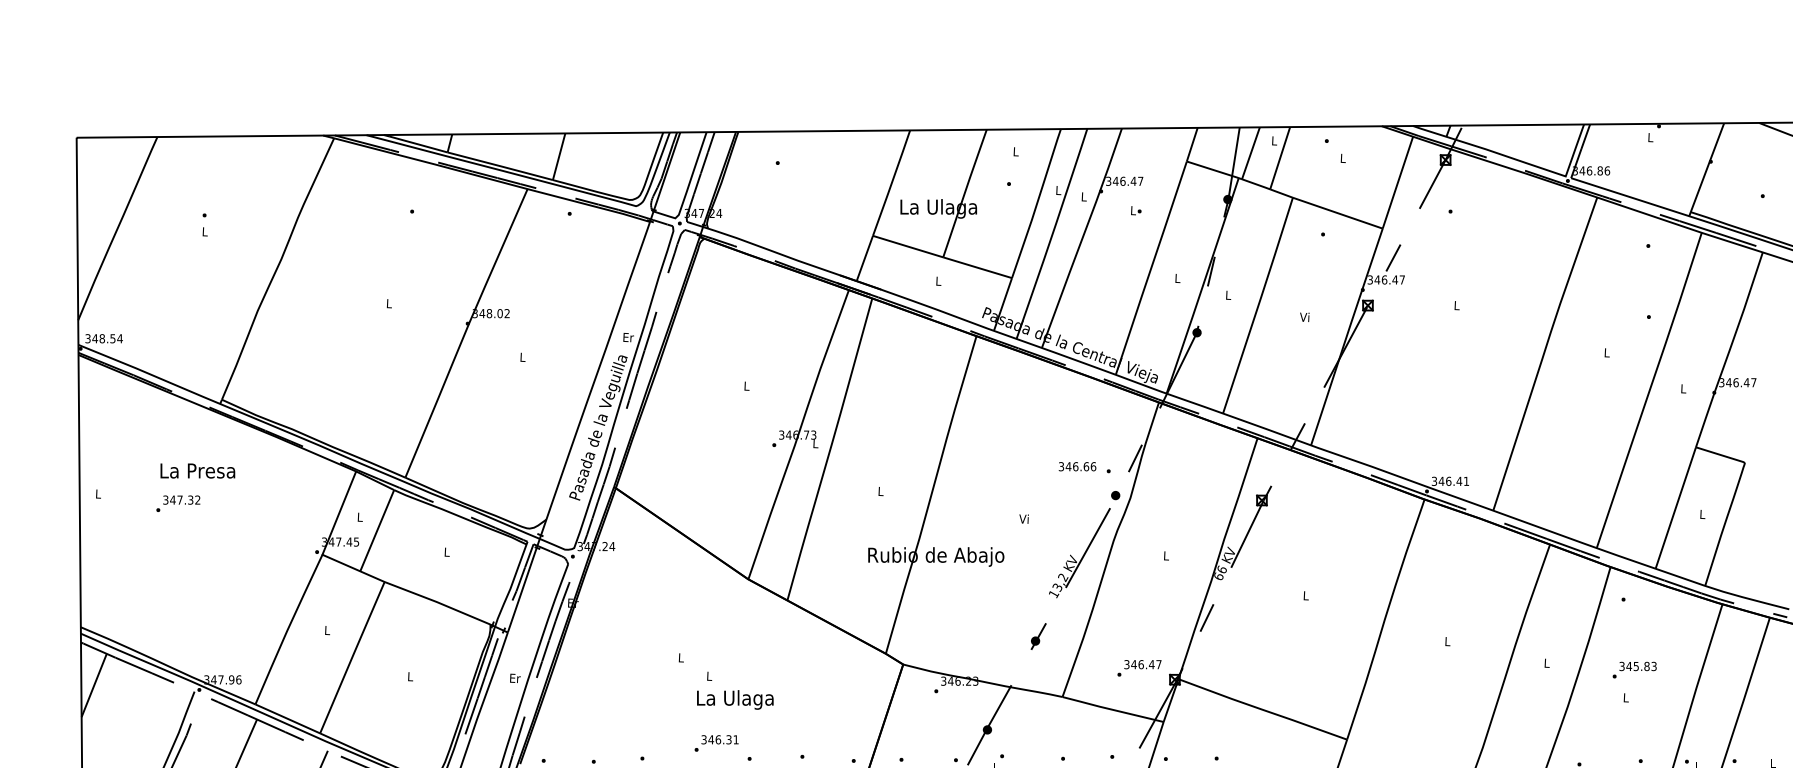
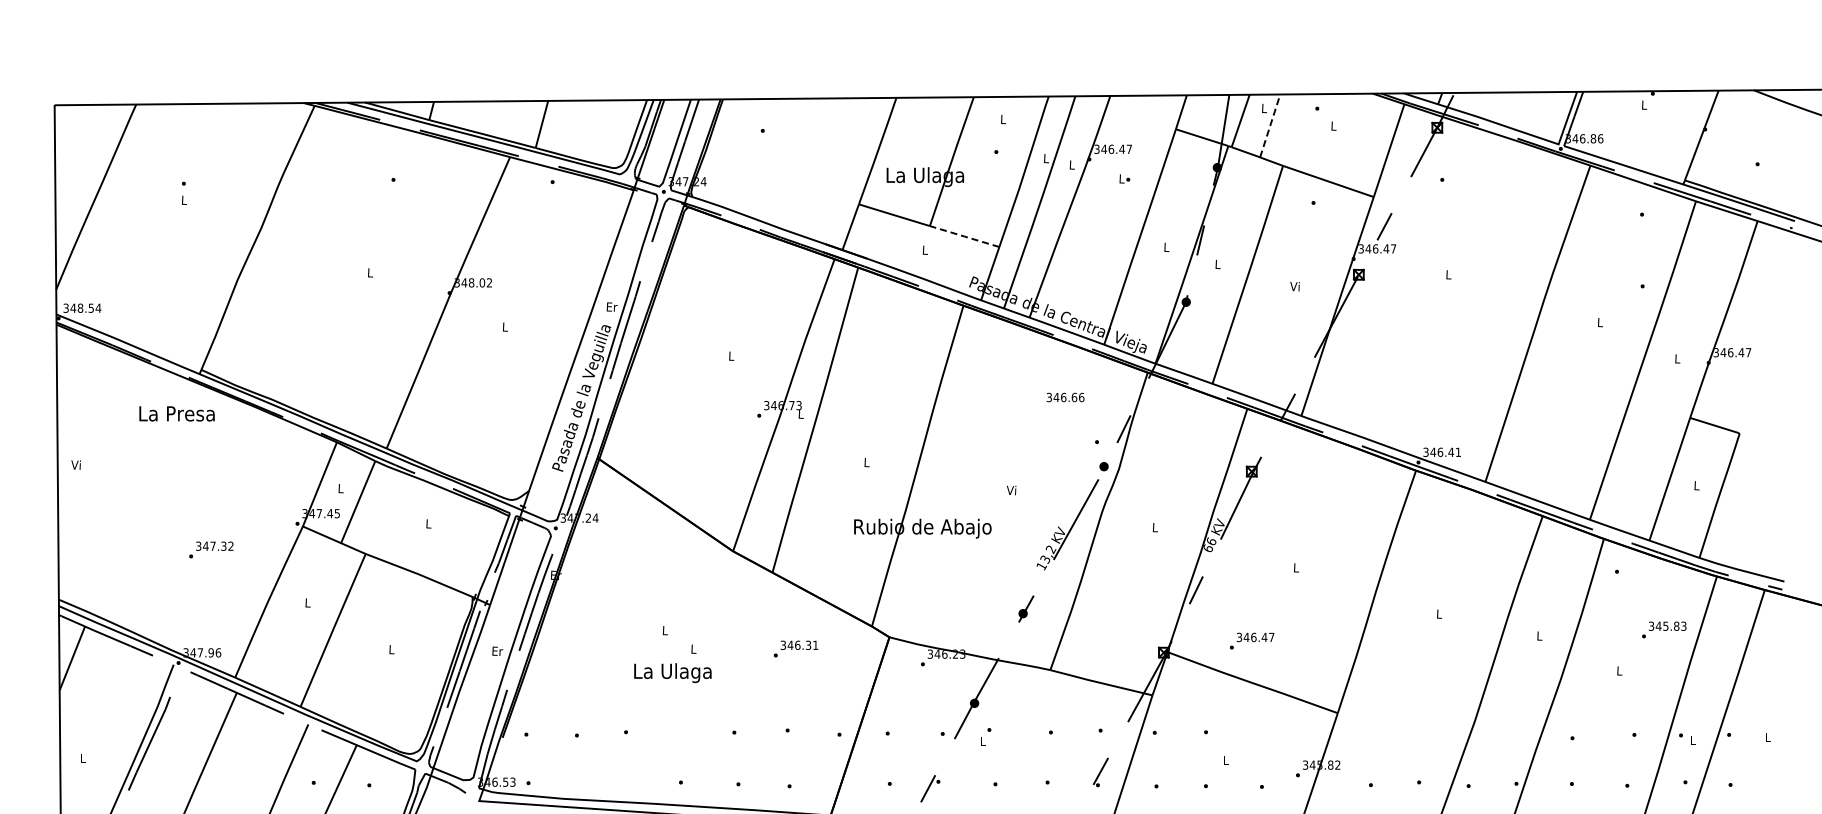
line: (1280, 157) -> (1270, 125), solid -> dashed
line: (977, 267) -> (964, 236), solid -> dashed
text: (1077, 466) -> (1065, 397), moved
text: (197, 470) -> (176, 413), moved
text: (97, 493) -> (75, 464), L -> Vi
text: (178, 503) -> (211, 549), moved
text: (1139, 667) -> (1252, 640), moved
text: (1634, 669) -> (1664, 629), moved
text: (734, 699) -> (672, 672), moved
text: (716, 742) -> (795, 648), moved

